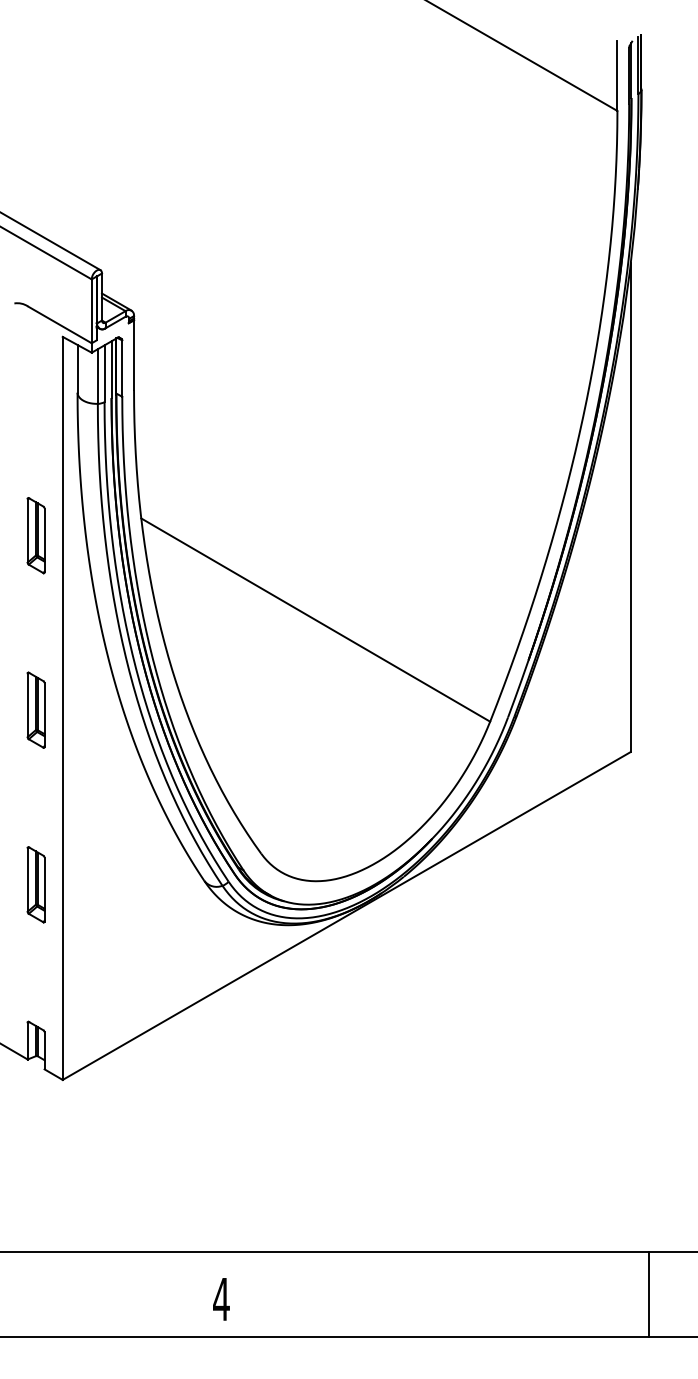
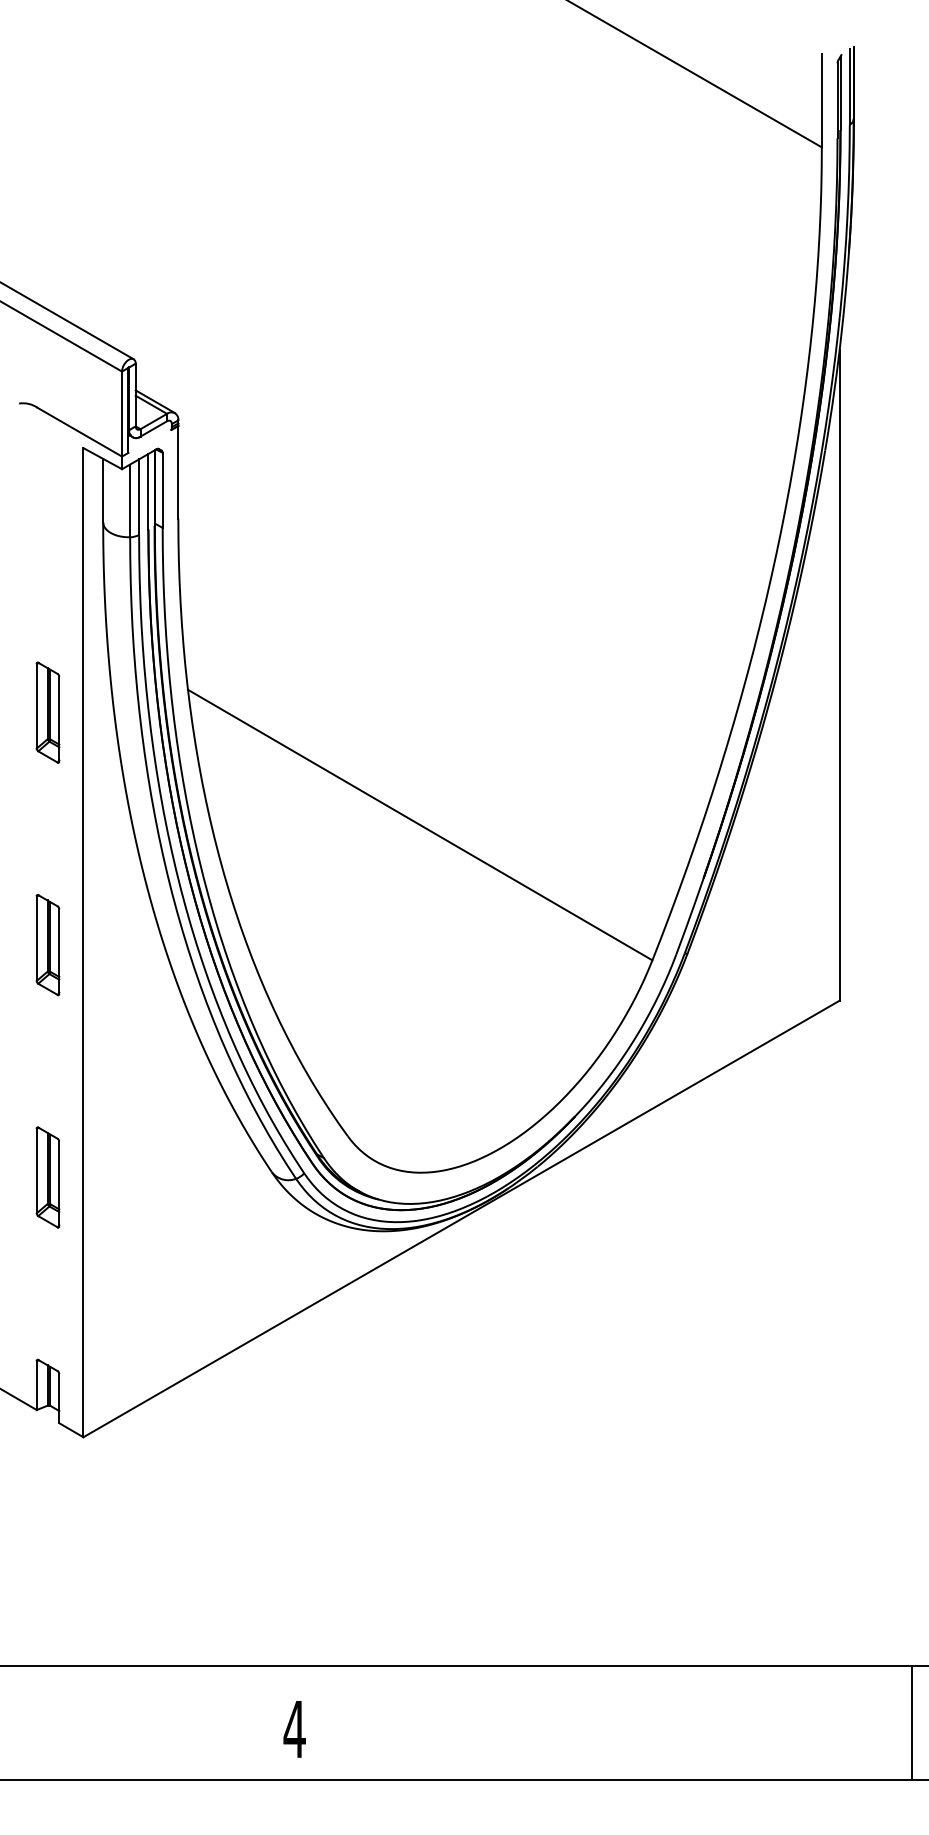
line: (649, 1294) -> (912, 1722), moved

